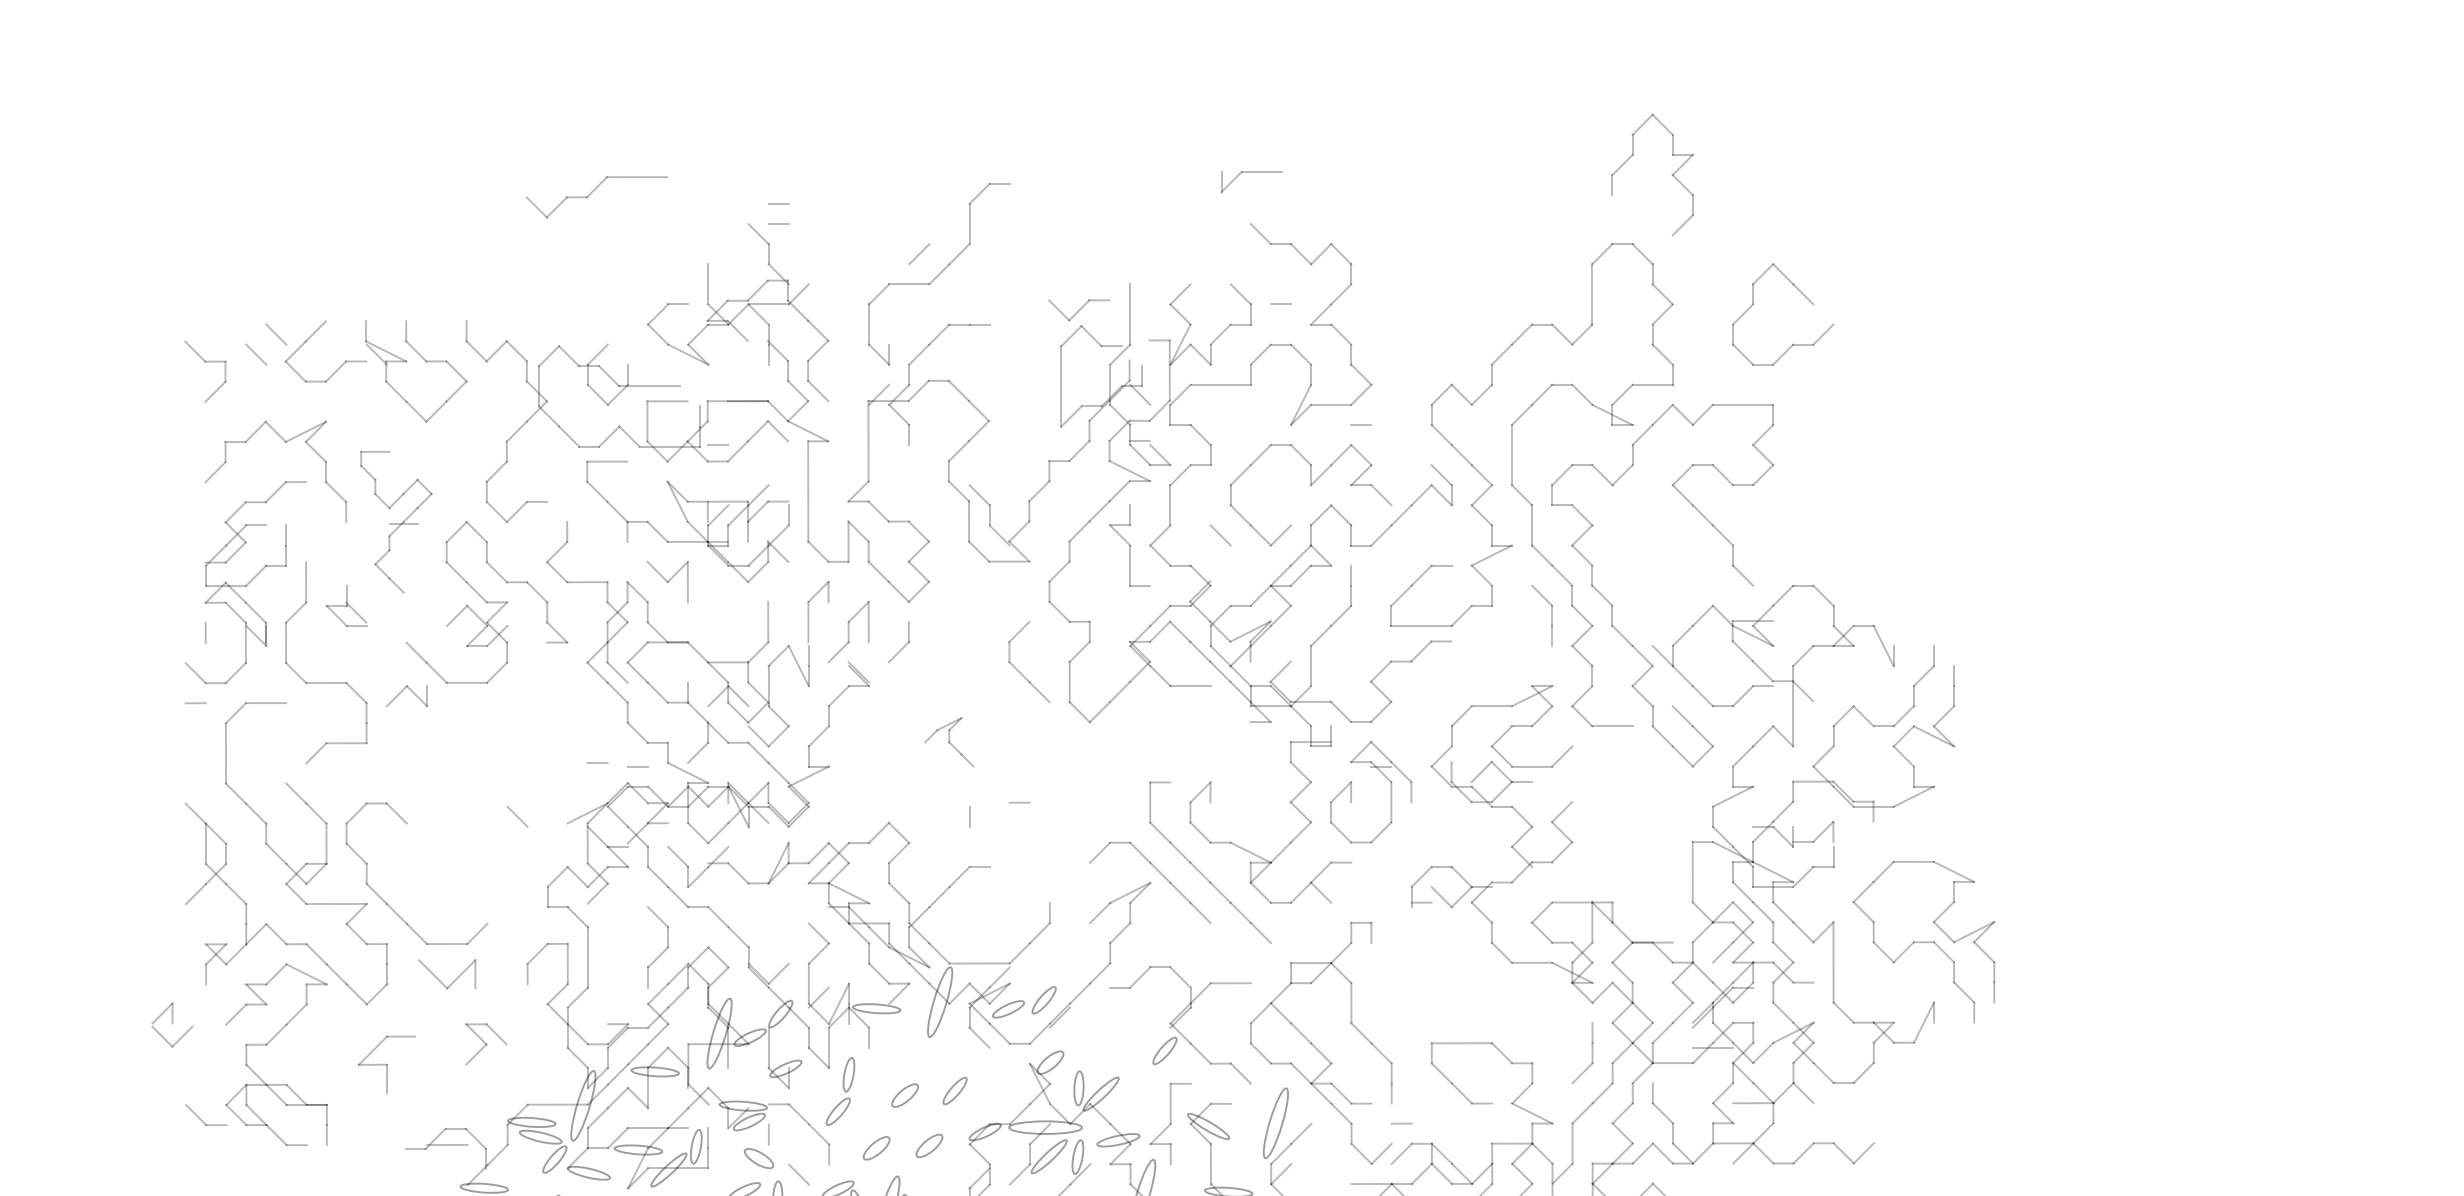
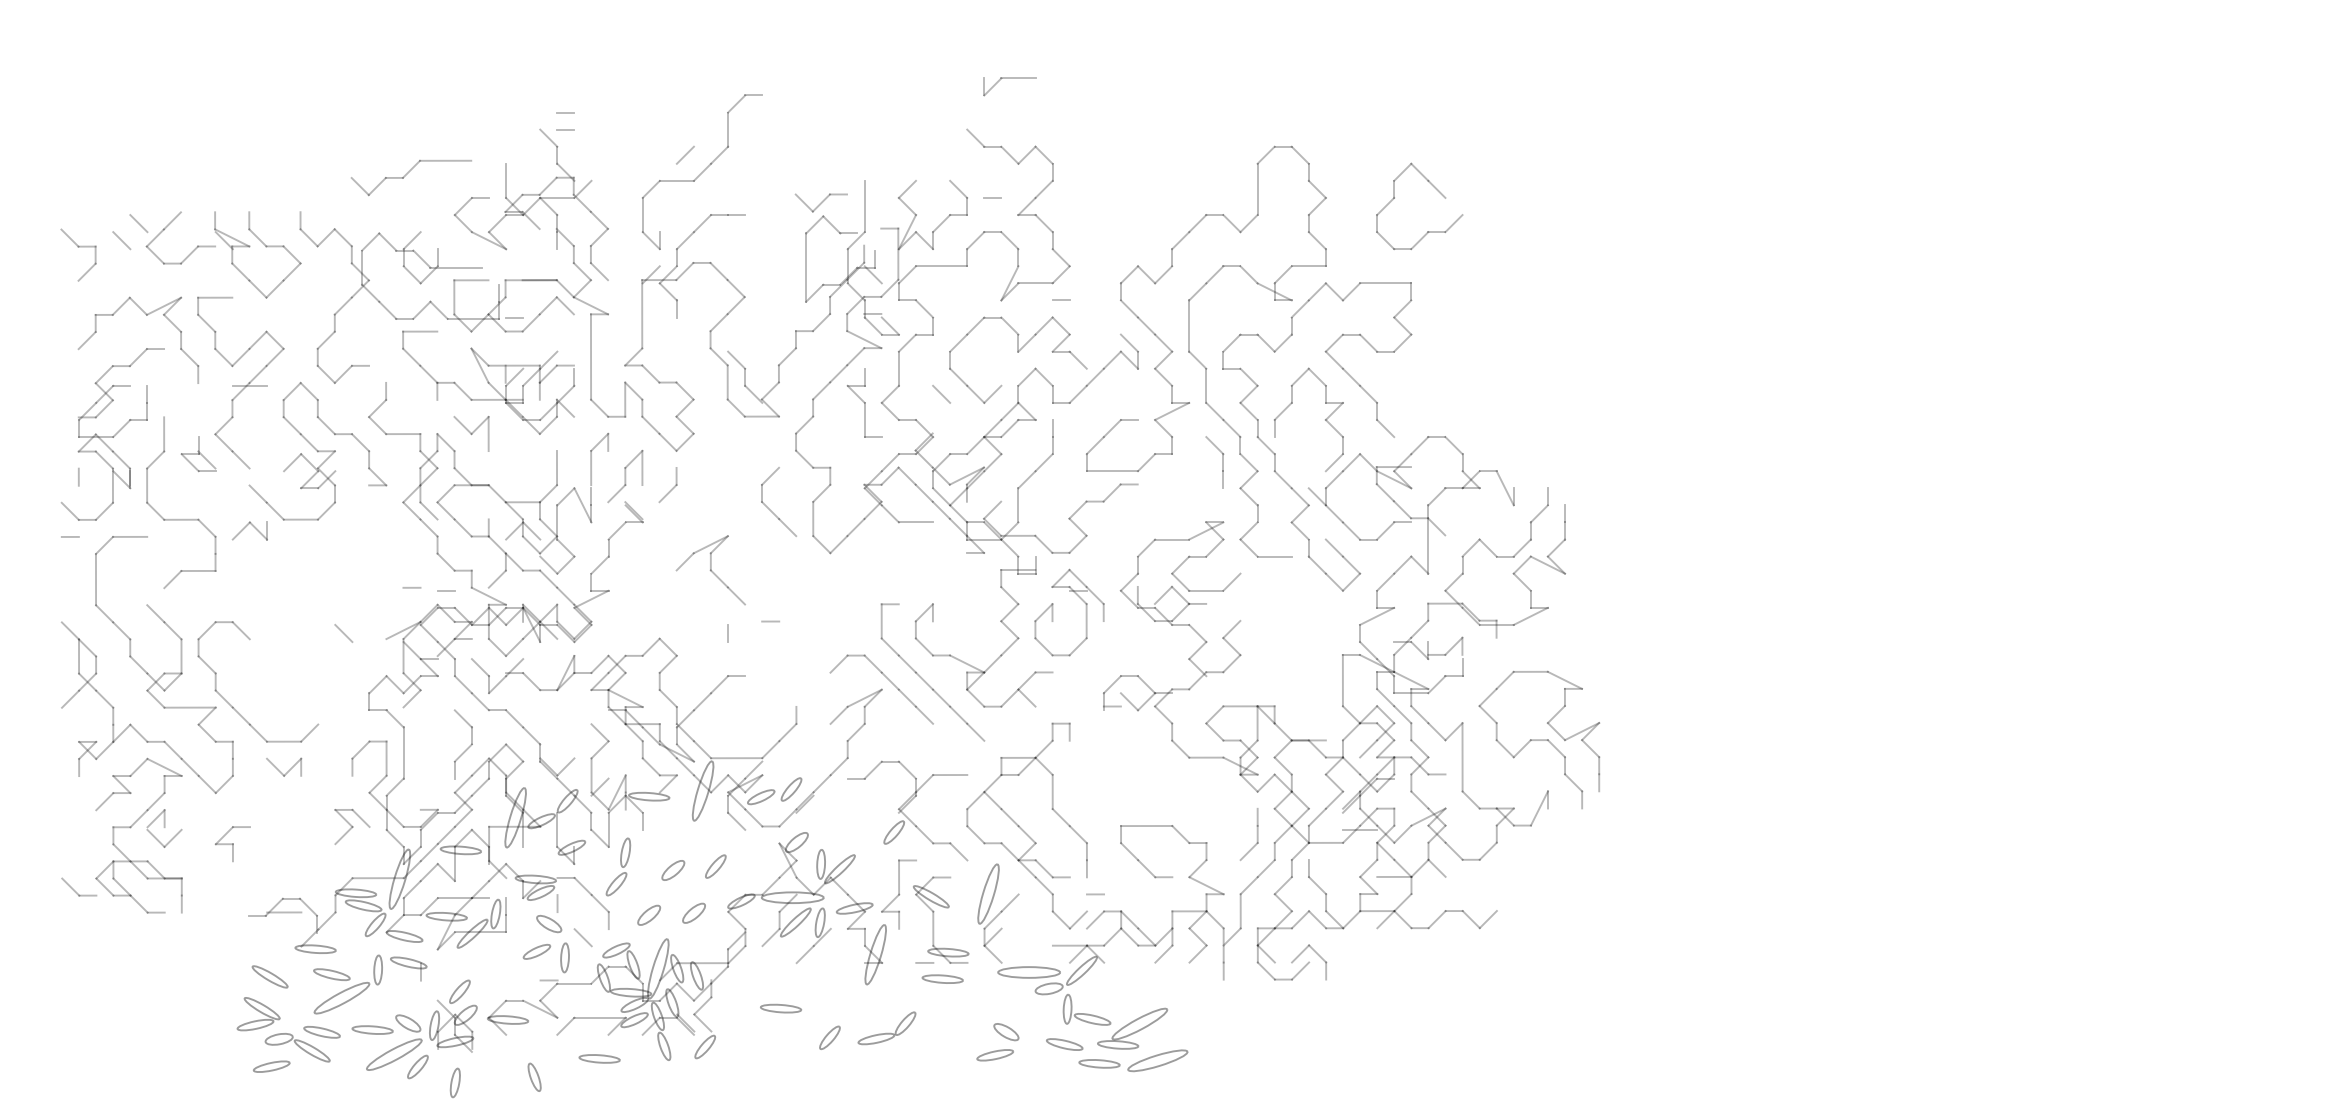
part: (1251, 172) -> (1009, 78), moved
part: (1672, 174) -> (1325, 419), moved
part: (597, 196) -> (411, 177), moved
part: (395, 521) -> (240, 382), size x1.43
part: (948, 741) -> (710, 569), size x1.67
part: (446, 973) -> (283, 766), size x0.71
part: (172, 1025) -> (164, 828), moved
part: (486, 1043) -> (352, 826), moved
part: (386, 1063) -> (232, 843), size x0.71

